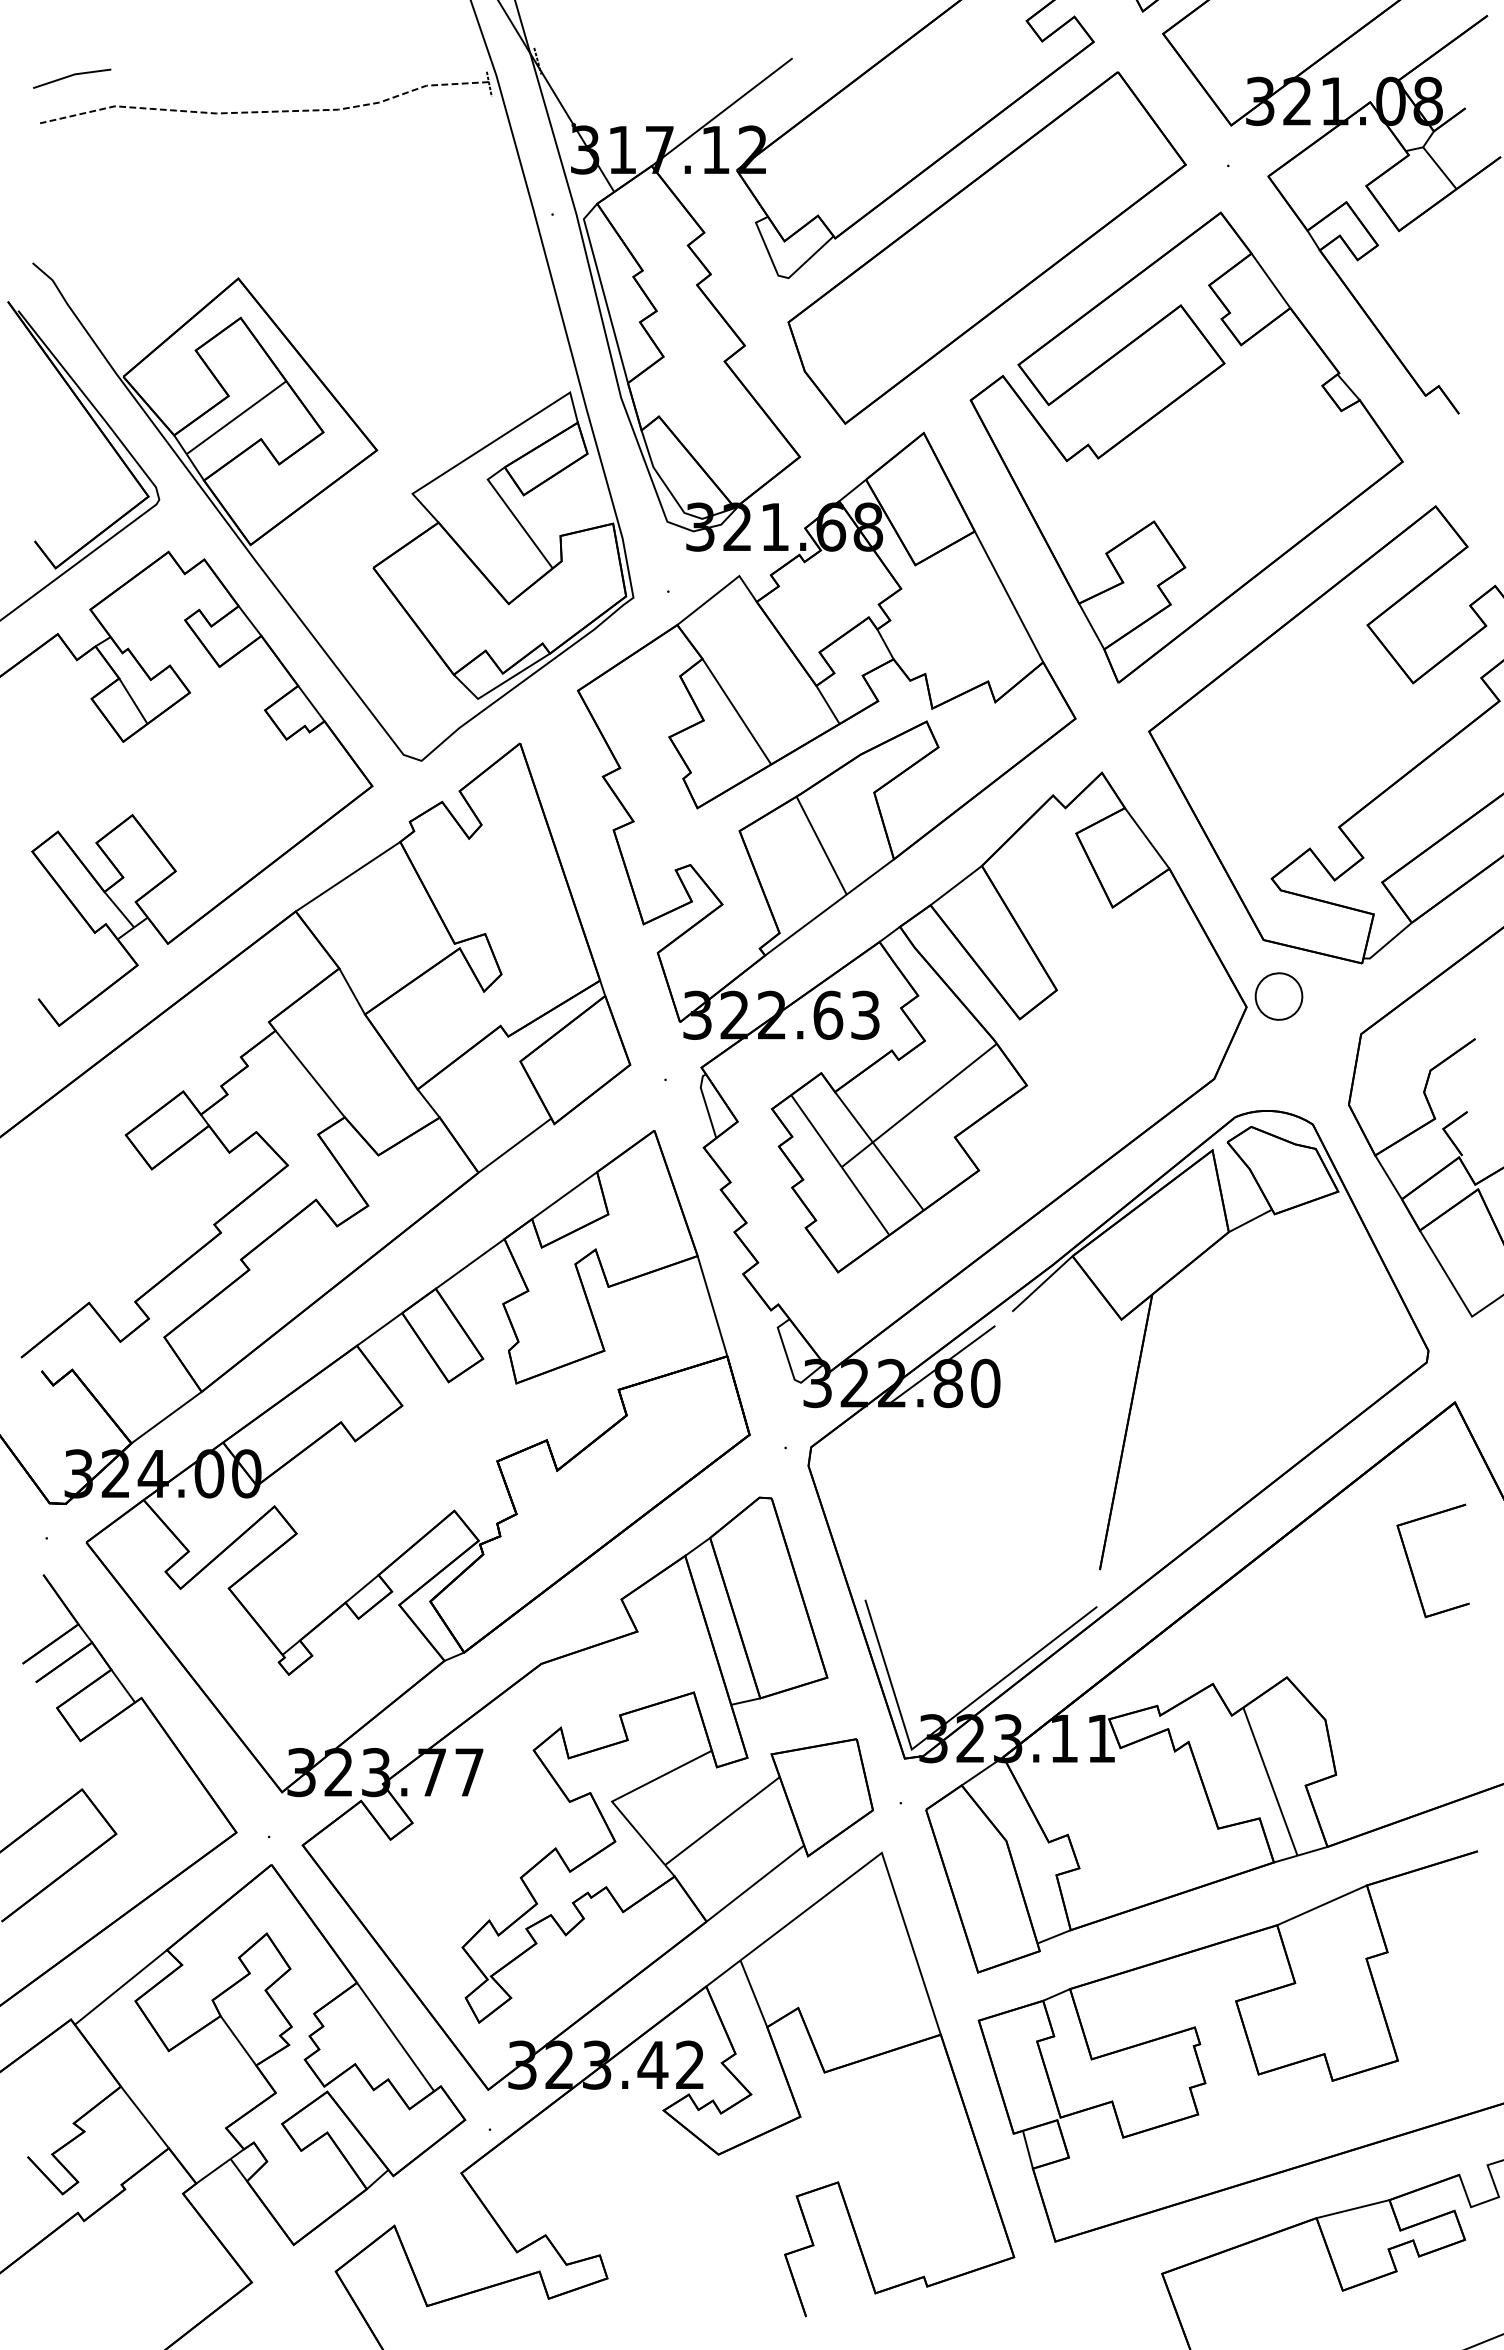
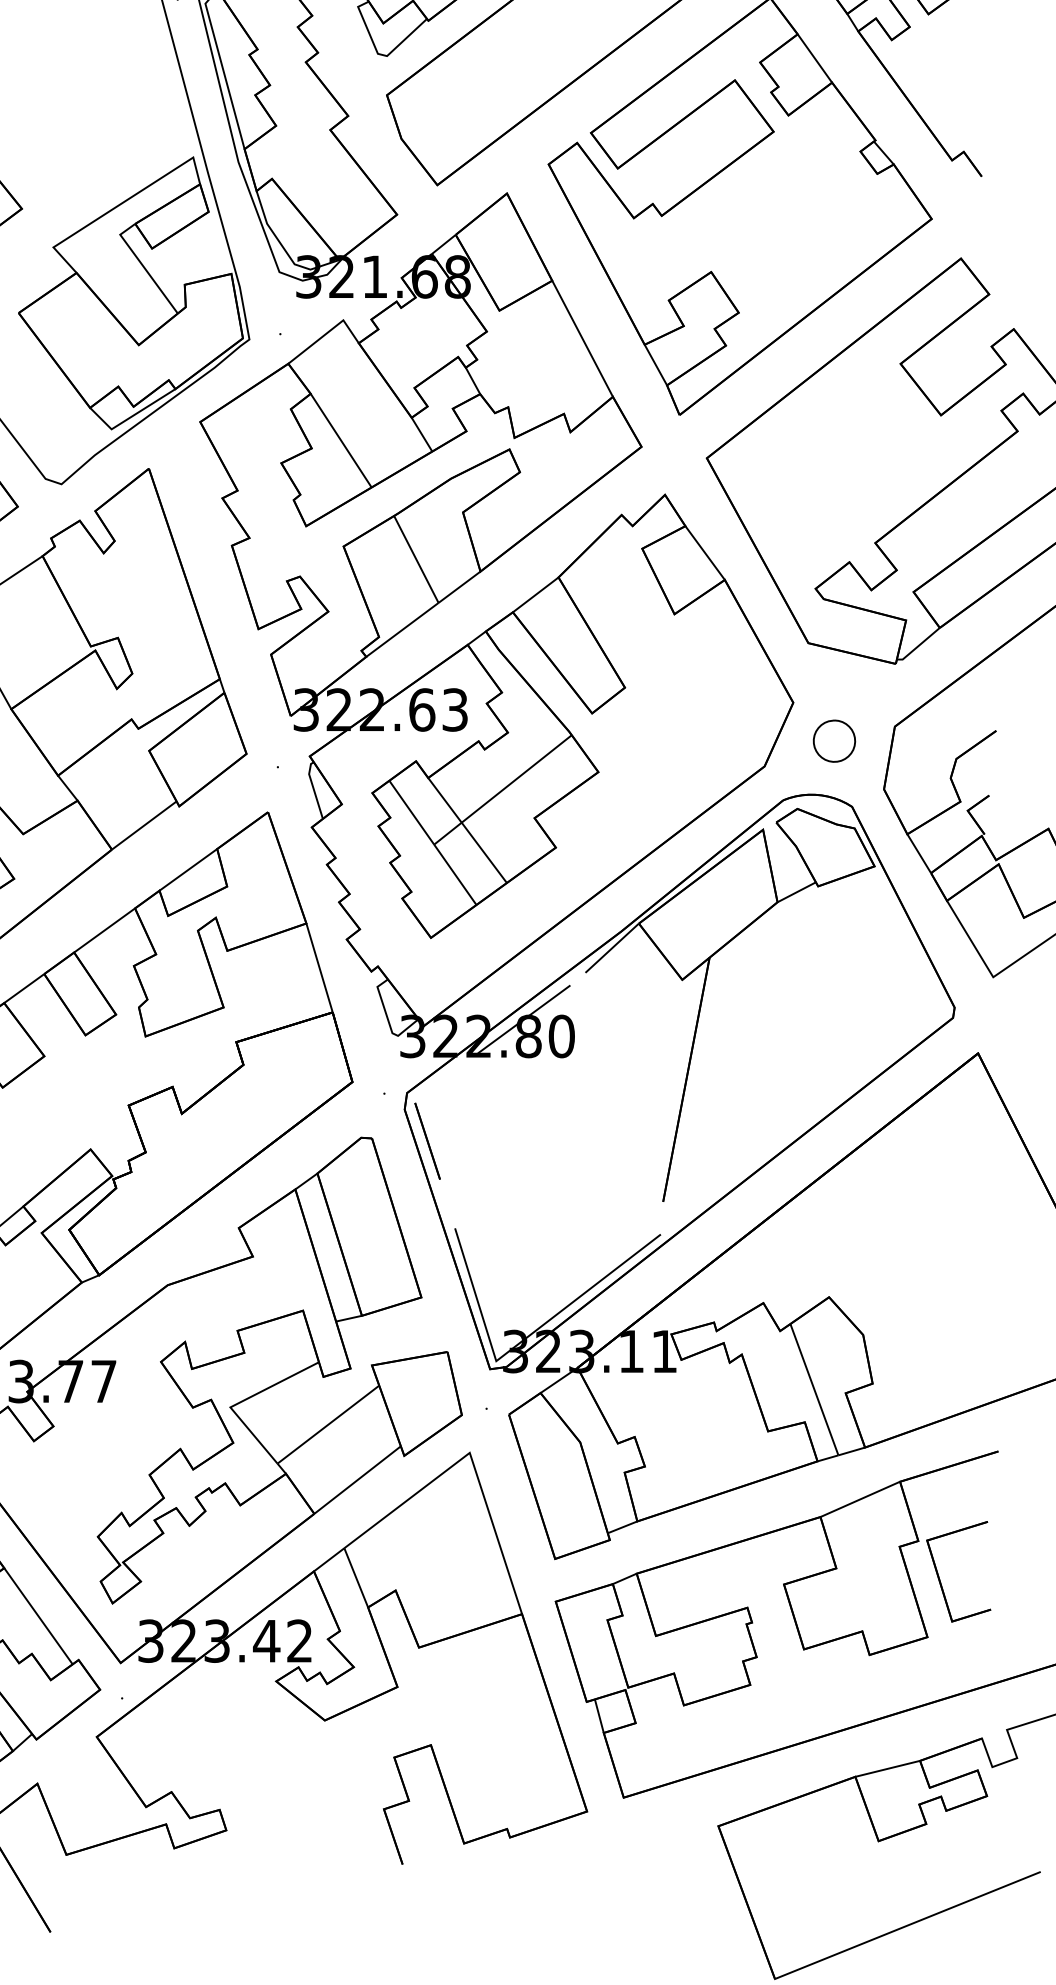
part: (1278, 996) -> (834, 741), moved
line: (834, 1501) -> (427, 1141), added
part: (1411, 1566) -> (939, 1576), moved

